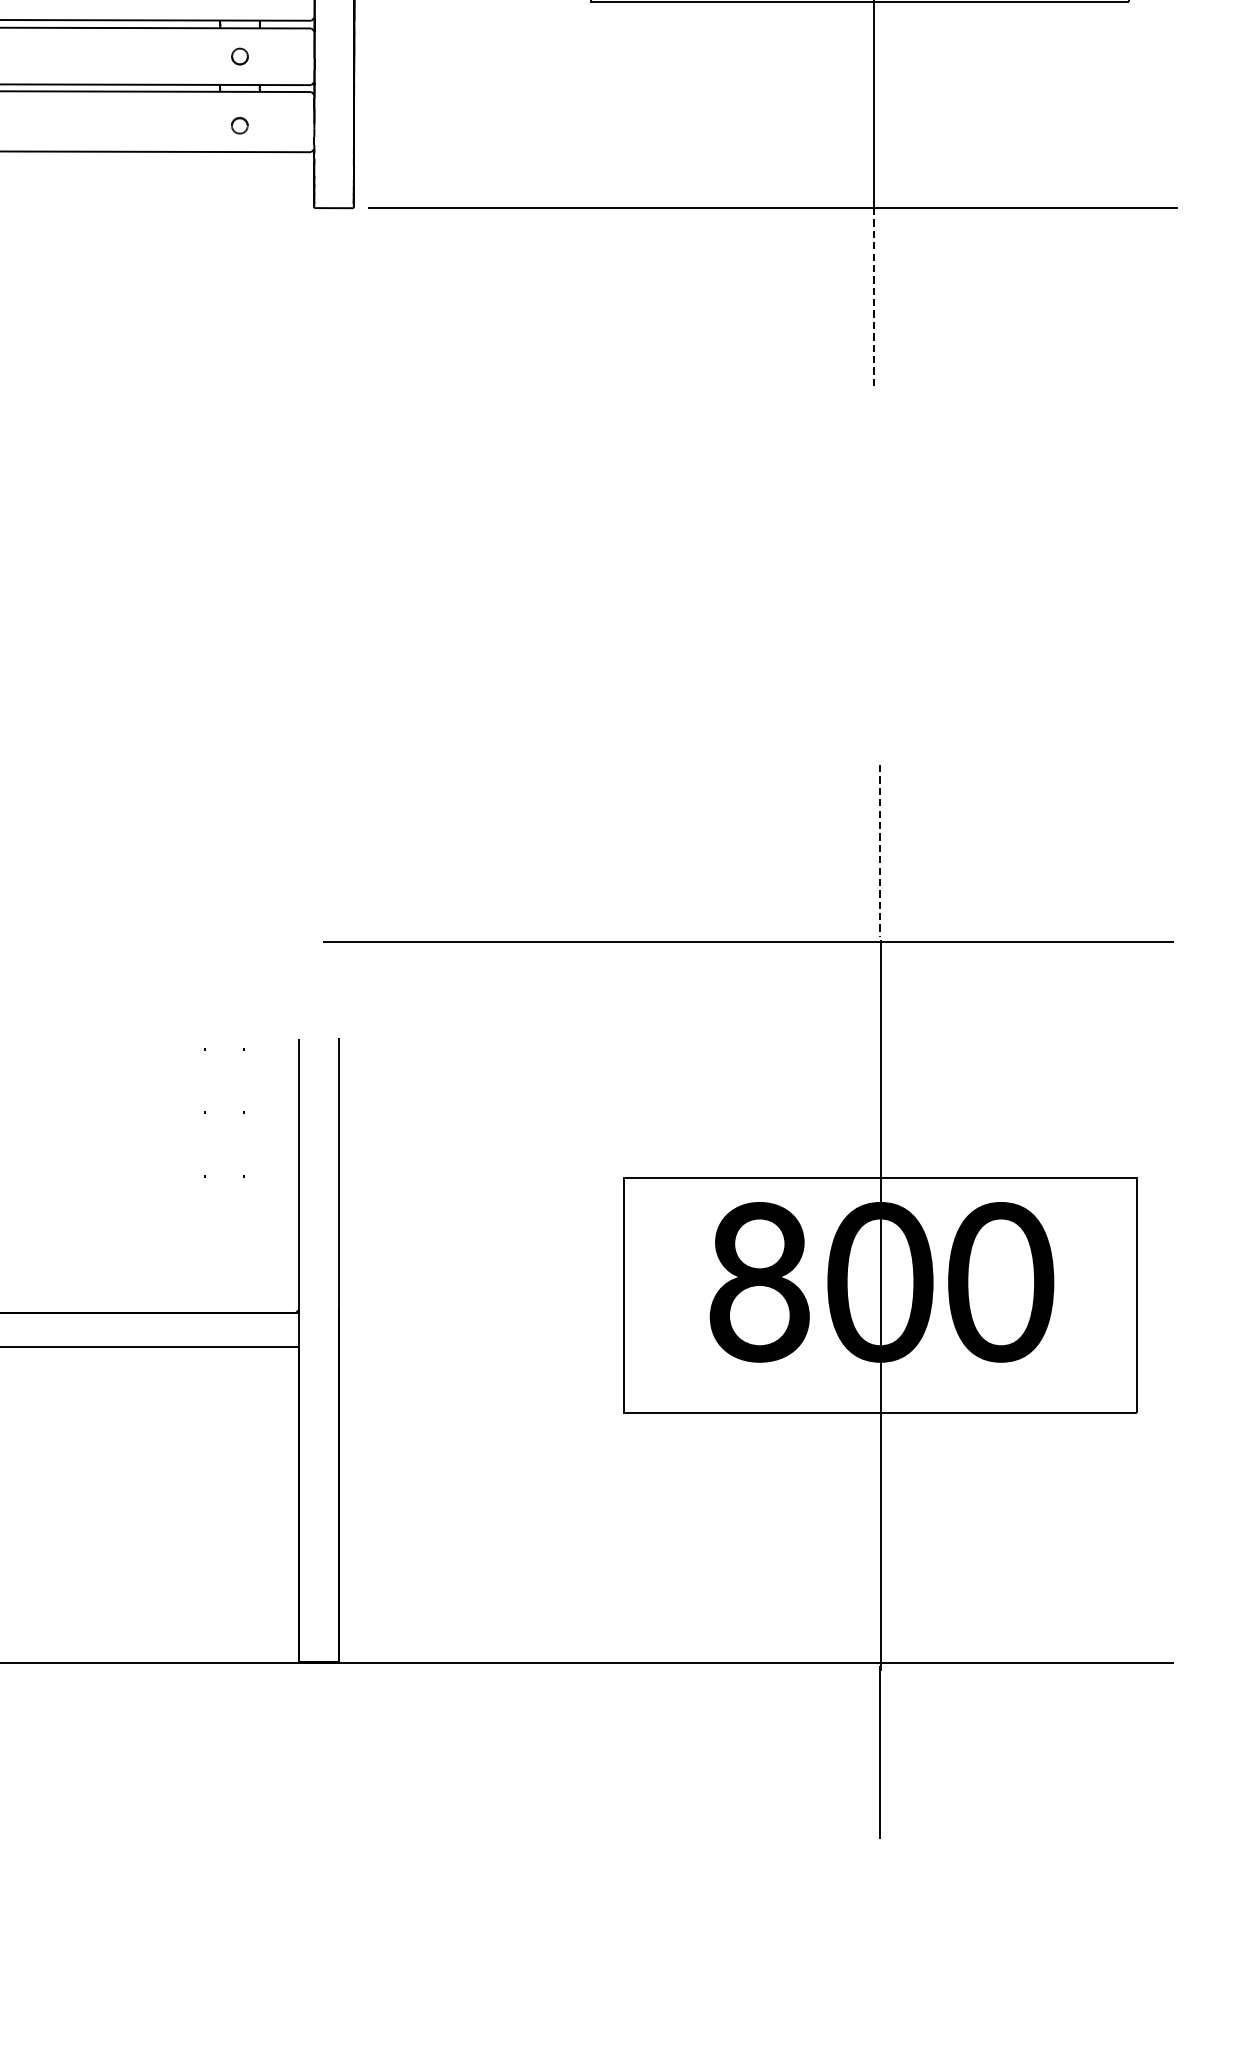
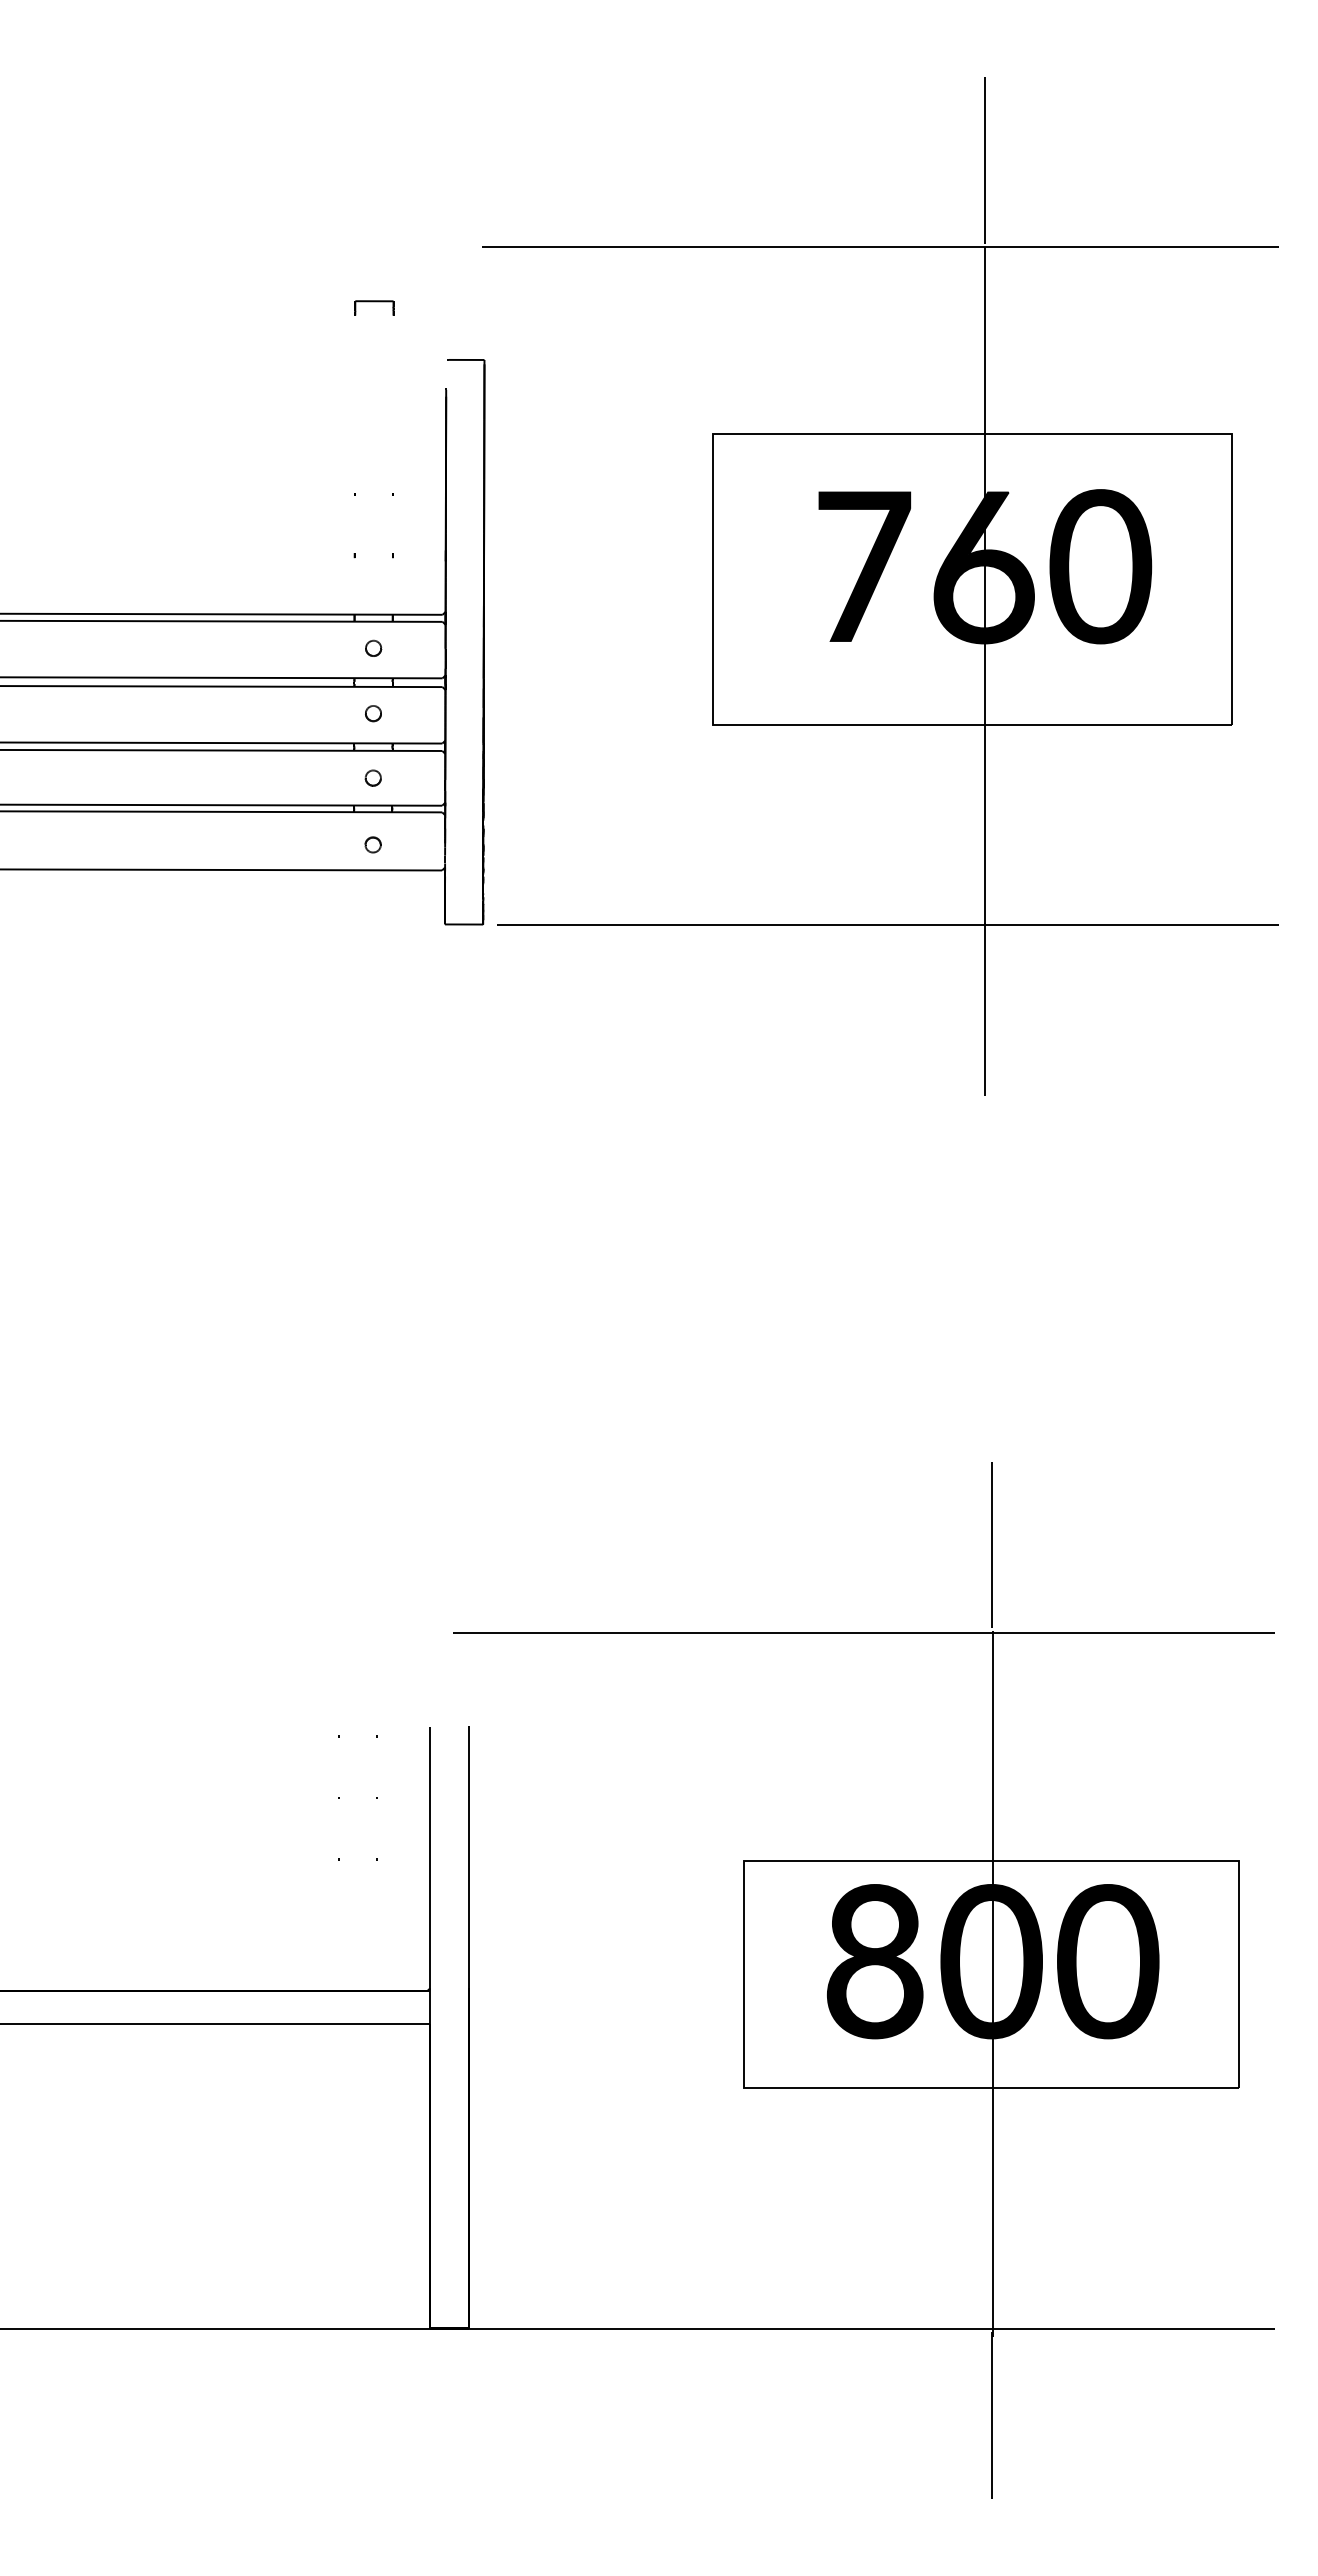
line: (874, 296) -> (985, 1009), dashed -> solid
line: (880, 851) -> (991, 1545), dashed -> solid

